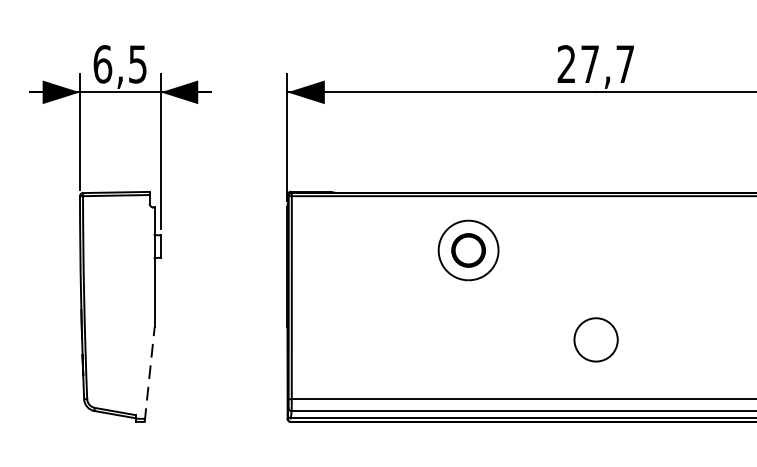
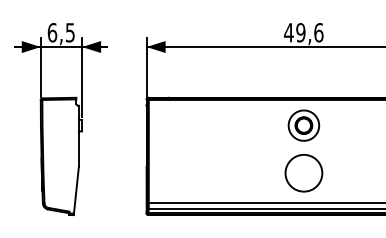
text: (595, 63) -> (303, 32), 27,7 -> 49,6
part: (467, 250) -> (303, 125), moved
circle: (595, 338) -> (303, 172), size x1.67
line: (149, 373) -> (76, 190), dashed -> solid

